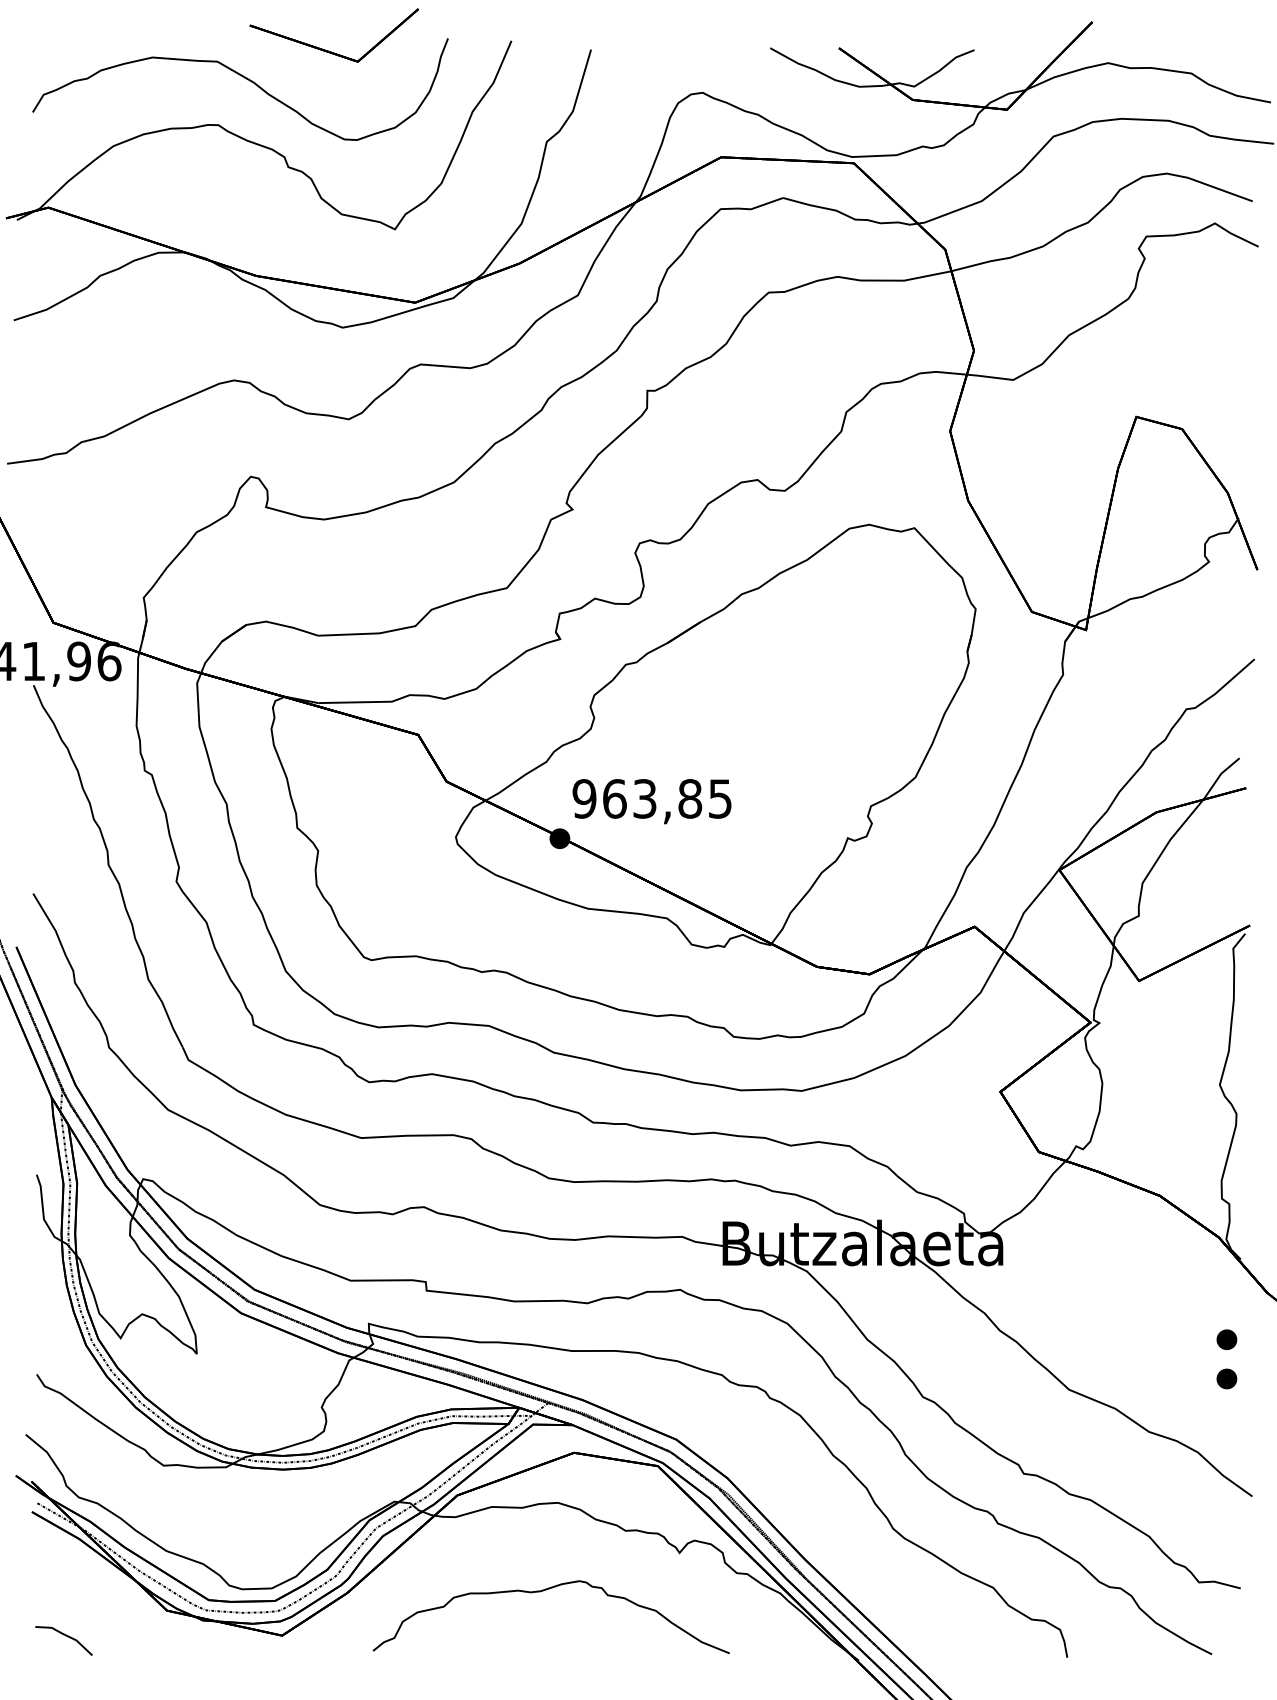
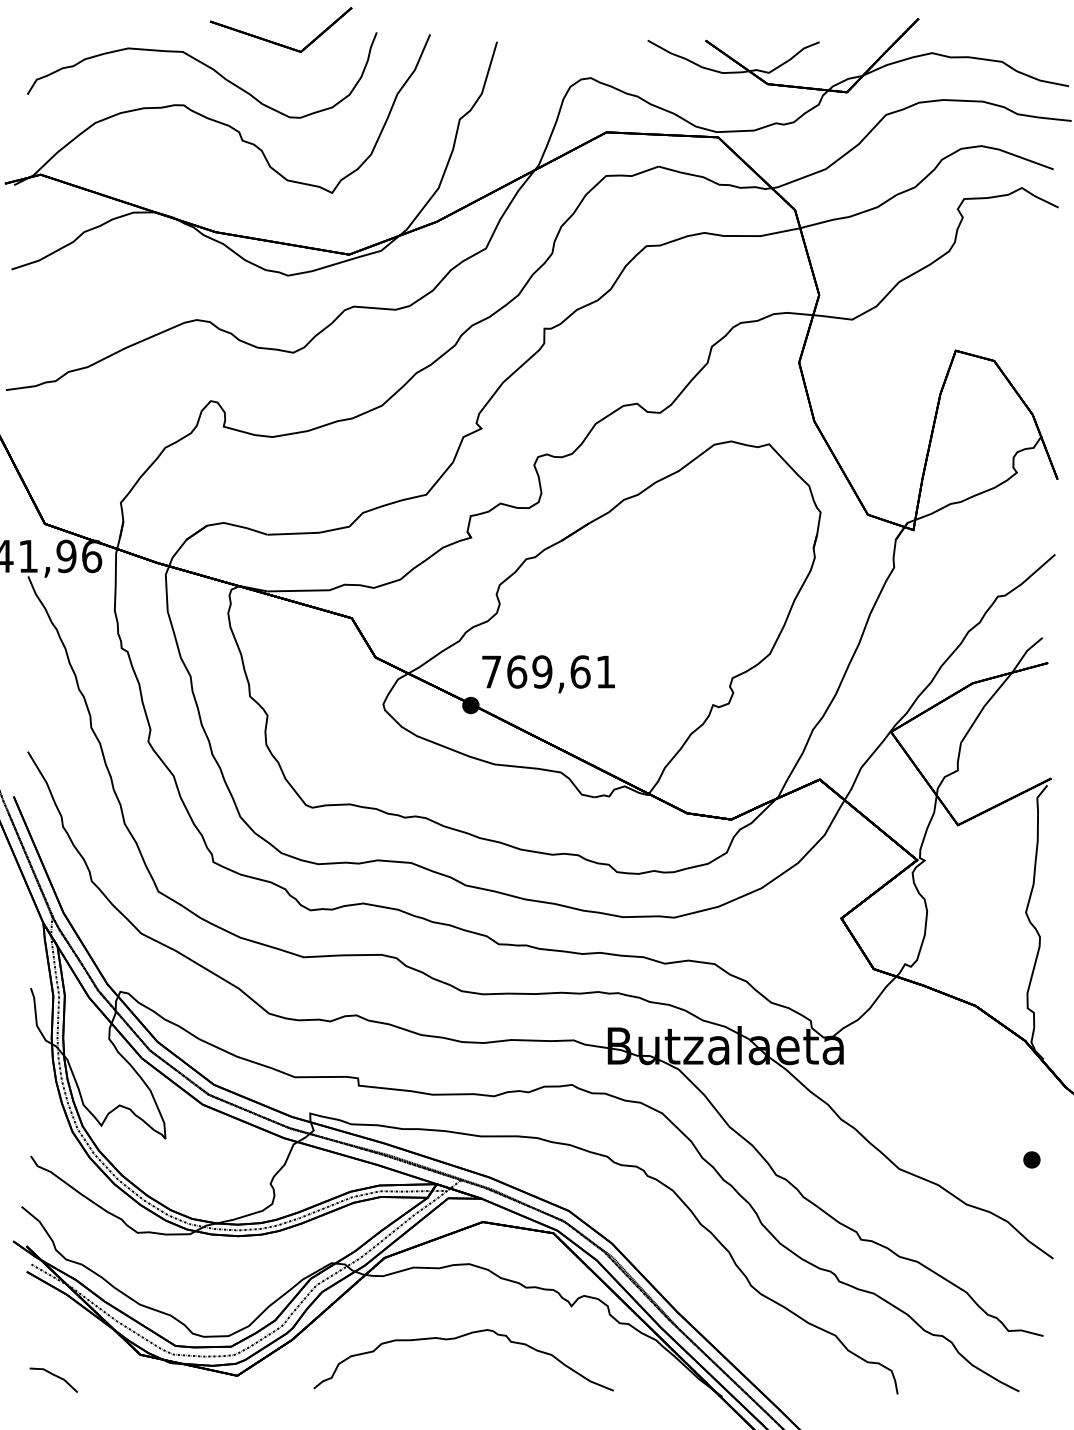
text: (652, 798) -> (548, 671), 963,85 -> 769,61
part: (1226, 1339) -> (1031, 1126), removed

